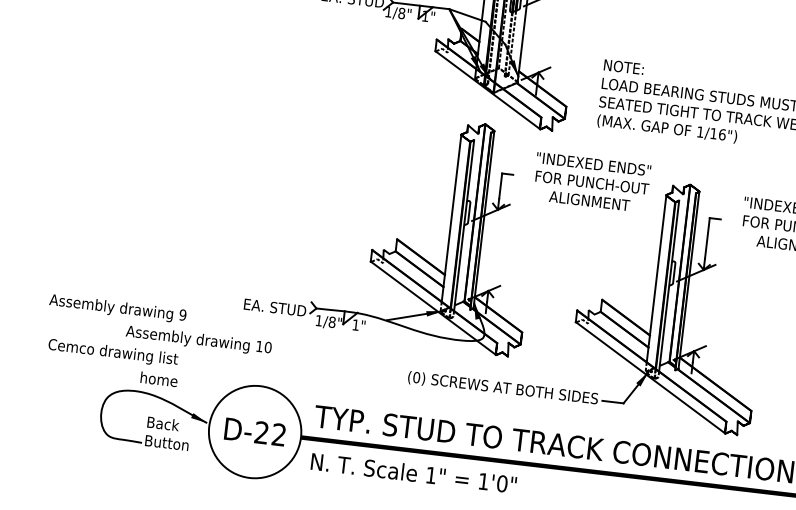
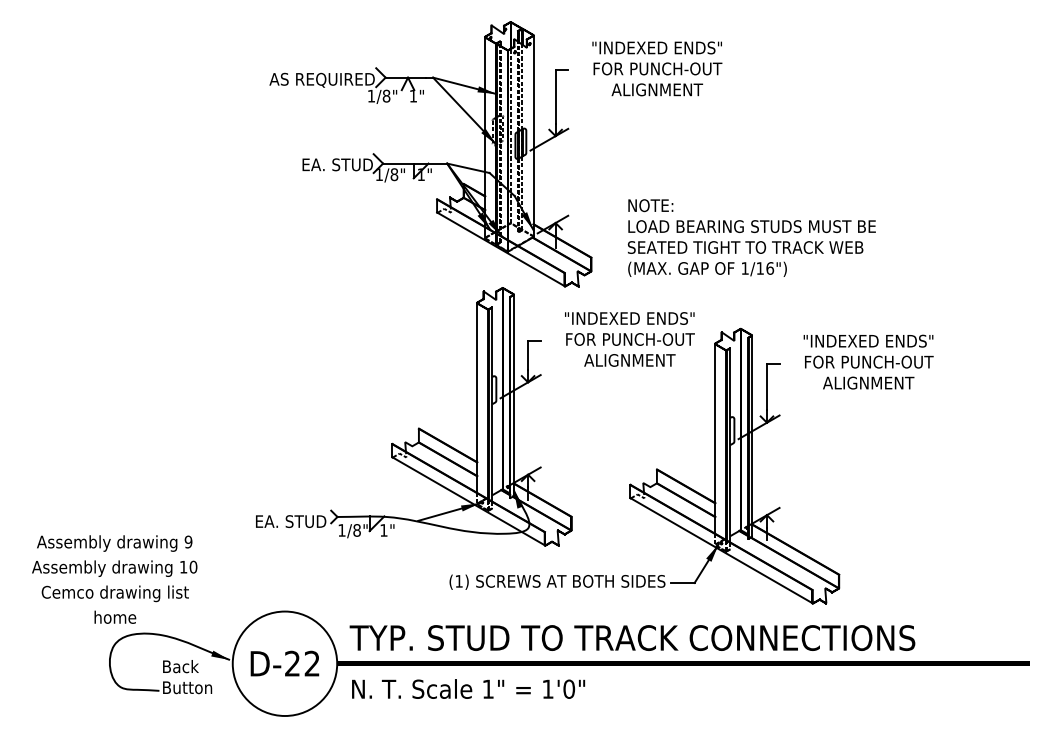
text: (198, 340) -> (114, 568), moved
text: (416, 377) -> (458, 581), (0) -> (1)
text: (159, 378) -> (115, 616), moved

